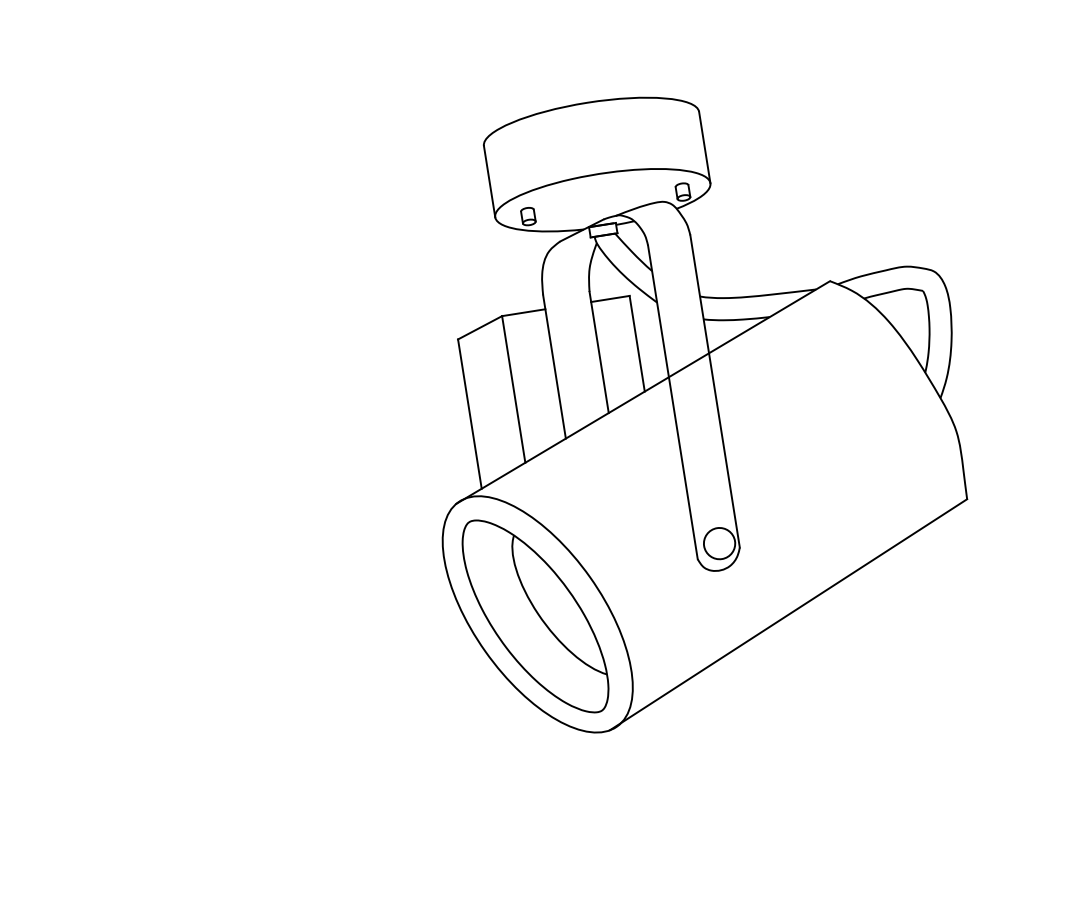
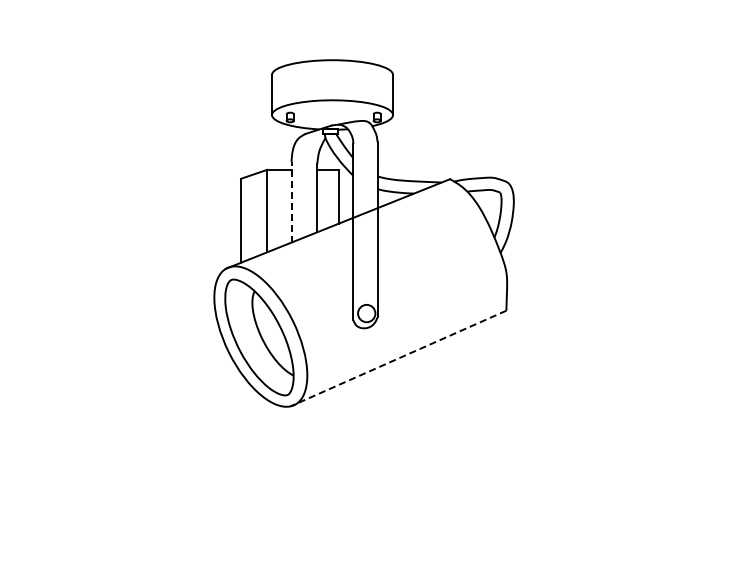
line: (554, 365) -> (291, 201), solid -> dashed
line: (786, 614) -> (397, 358), solid -> dashed

